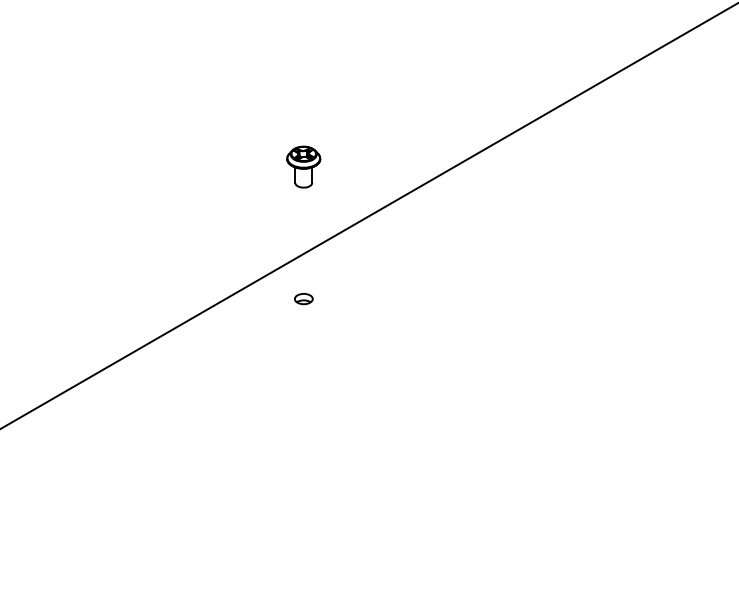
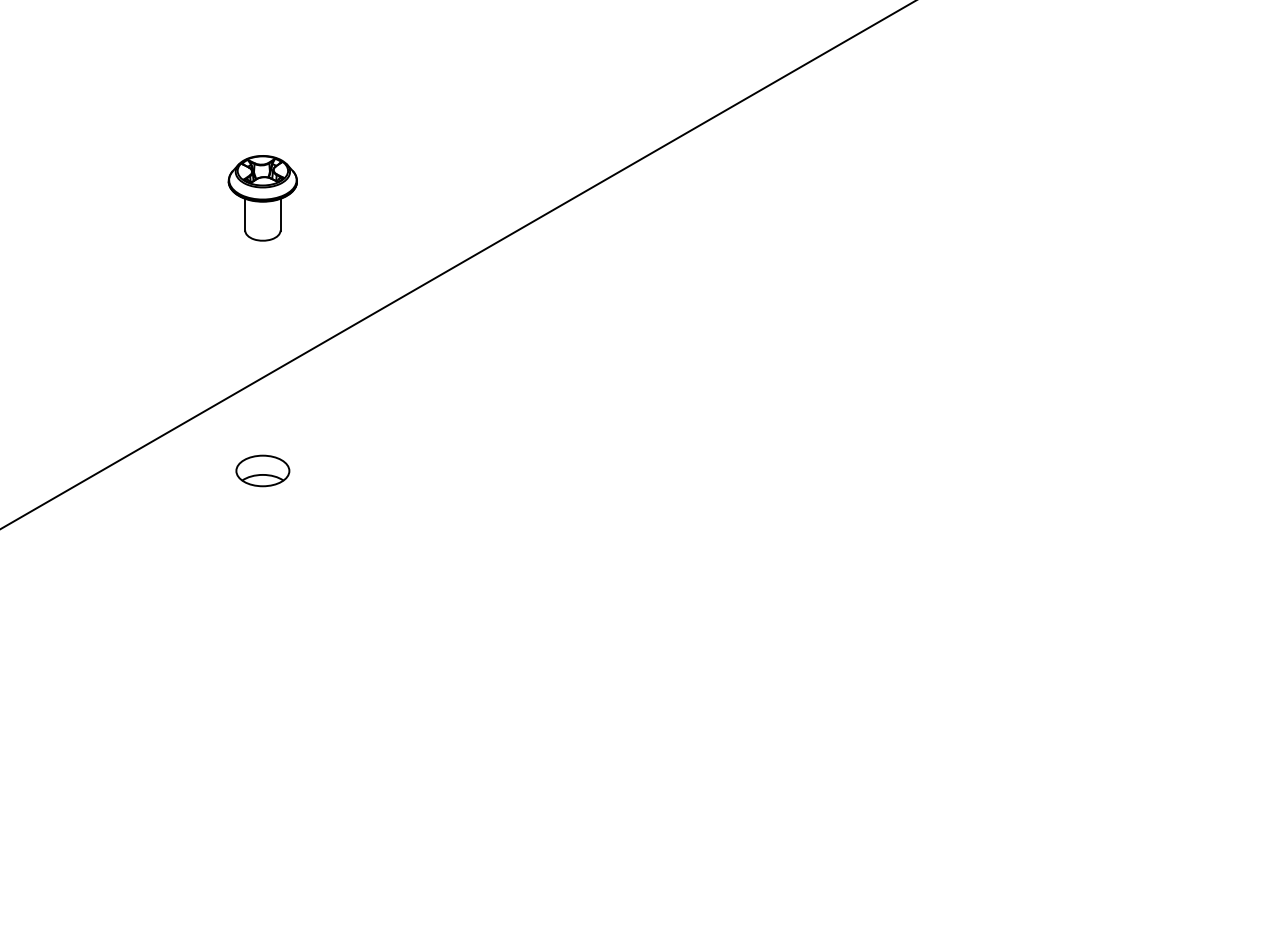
part: (303, 298) -> (262, 469), size x1.43

